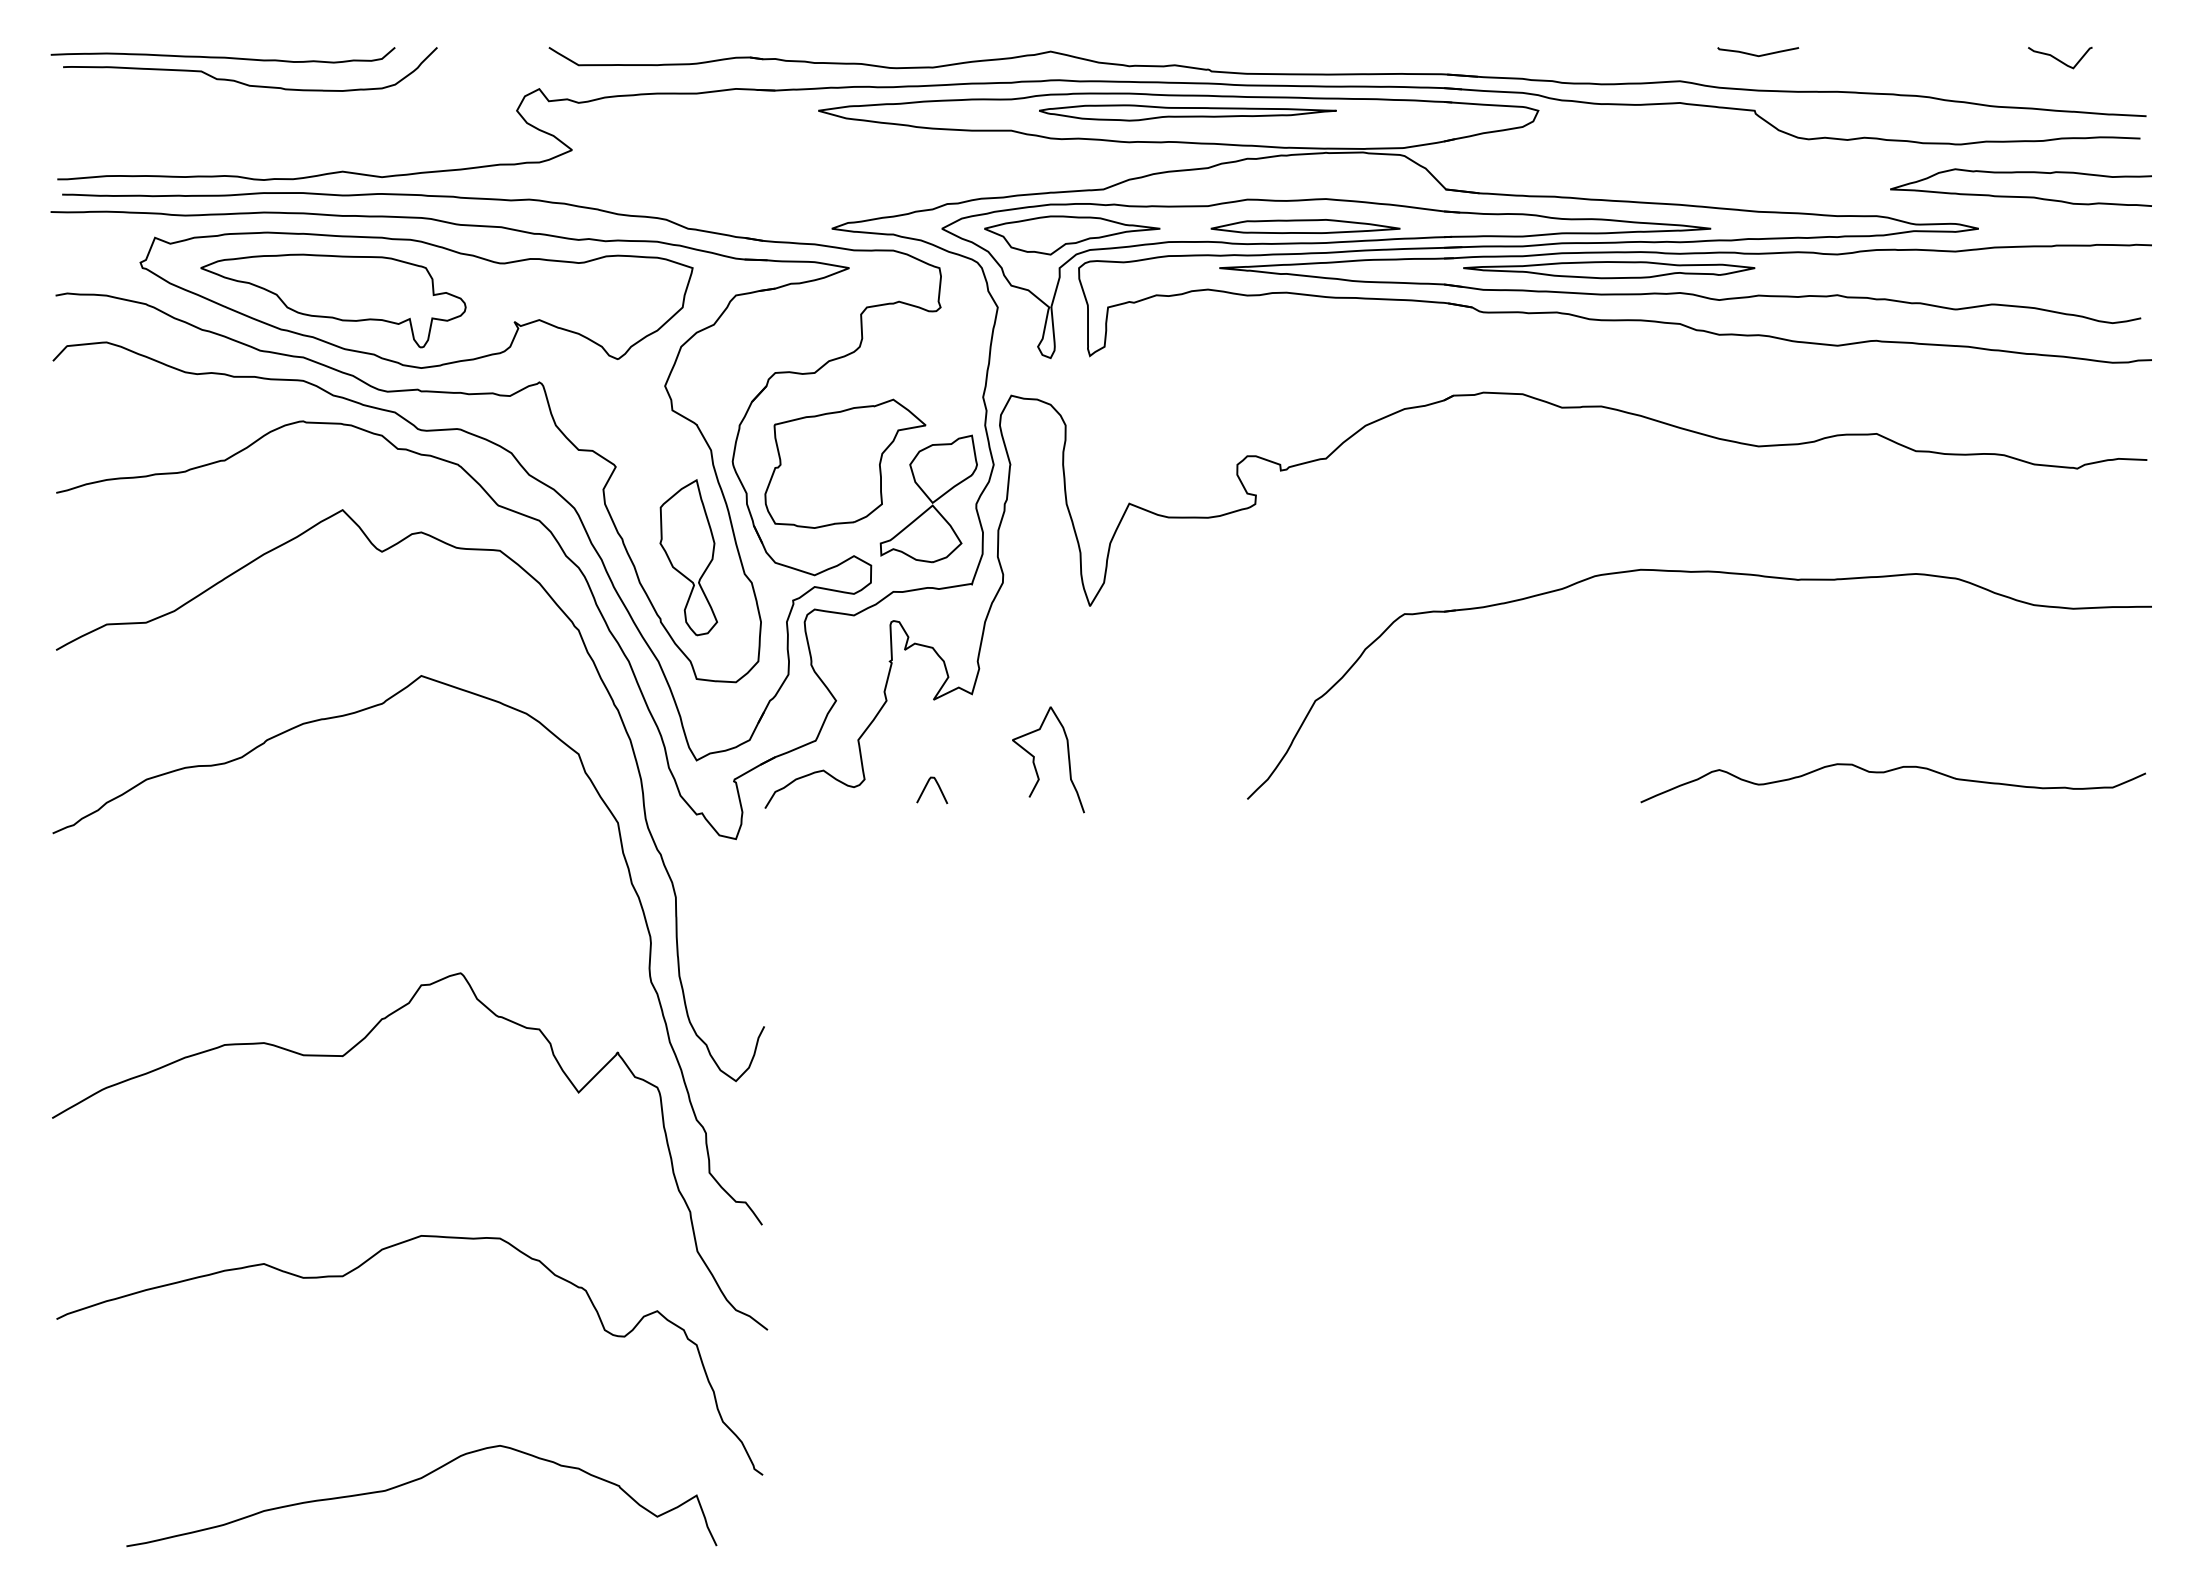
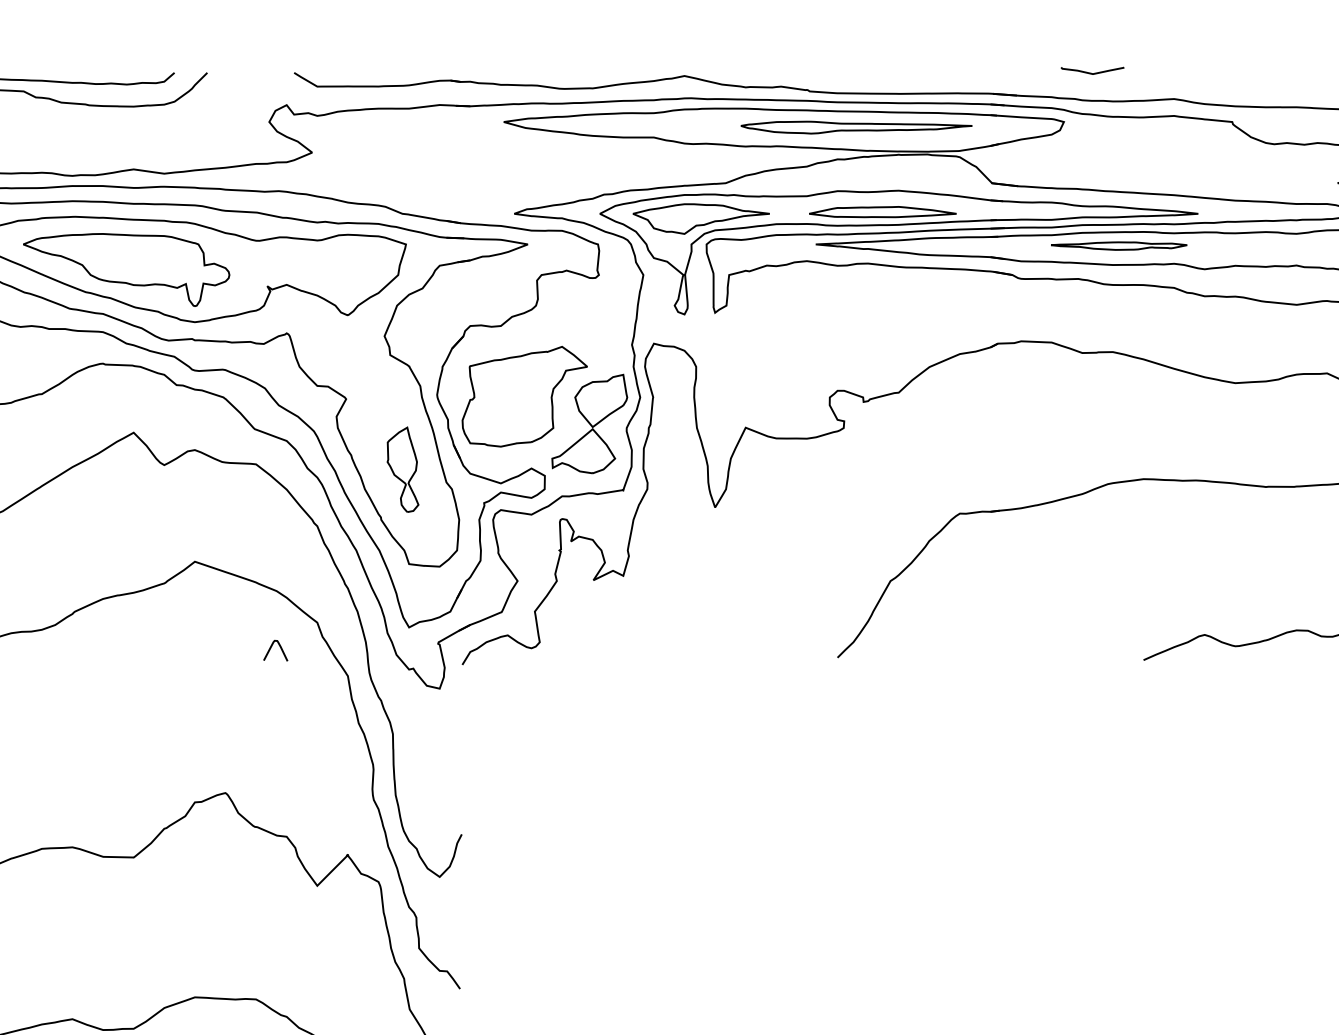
curve: (1756, 54) -> (1091, 72), moved
part: (1187, 112) -> (856, 127), moved
part: (1609, 270) -> (1119, 246), size x0.6
part: (688, 557) -> (402, 469), size x0.7
curve: (1035, 764) -> (672, 630), removed
curve: (926, 787) -> (271, 648), moved

